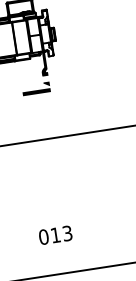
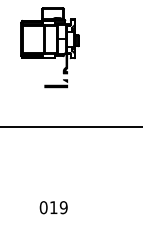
text: (67, 233) -> (63, 207), 013 -> 019

